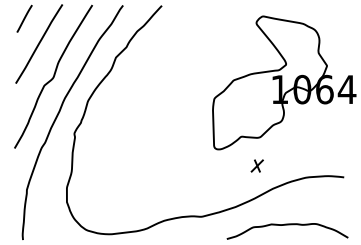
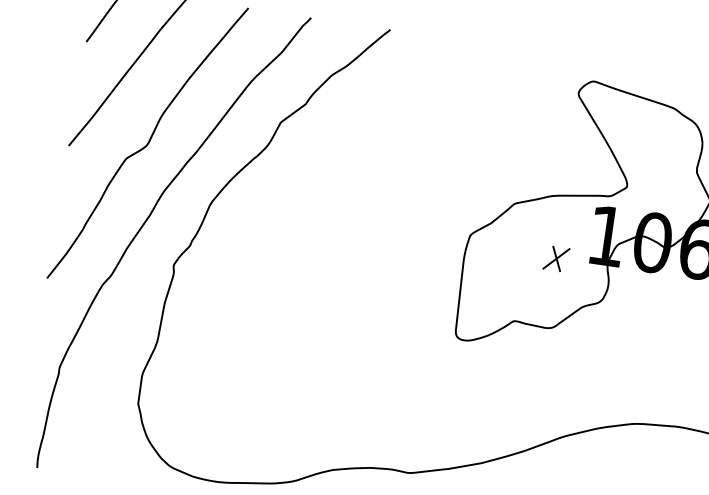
part: (256, 165) -> (554, 257), moved

